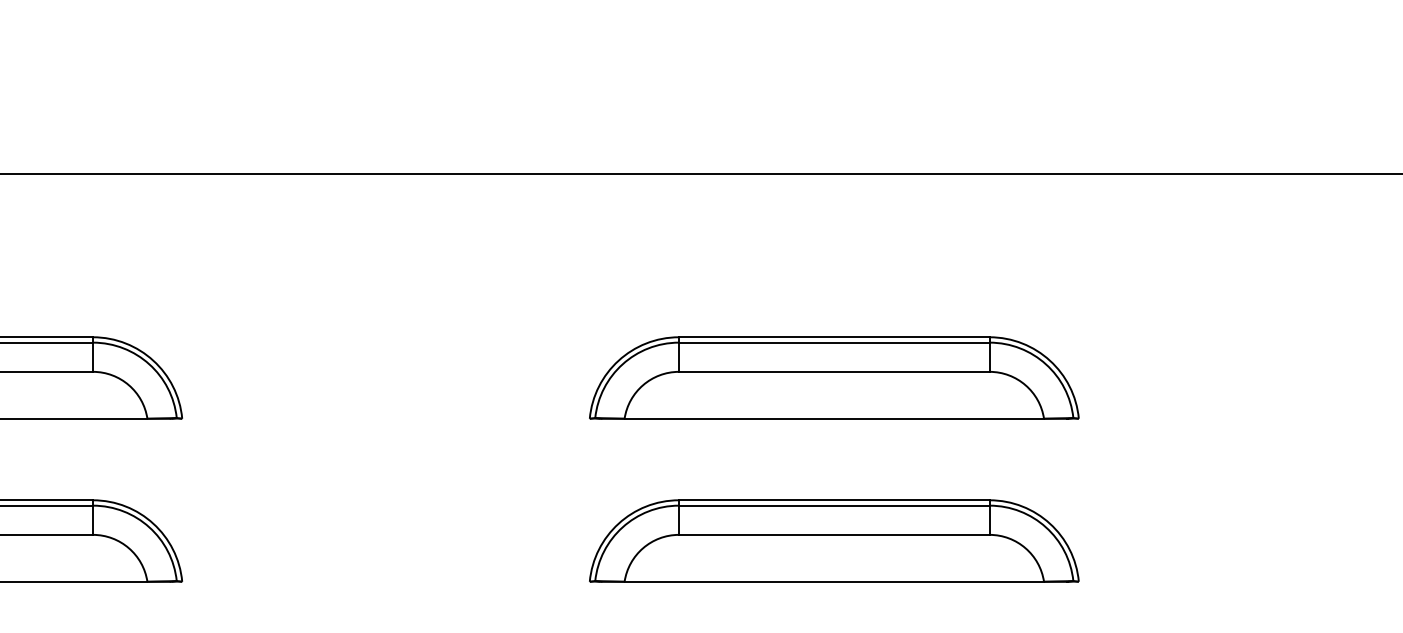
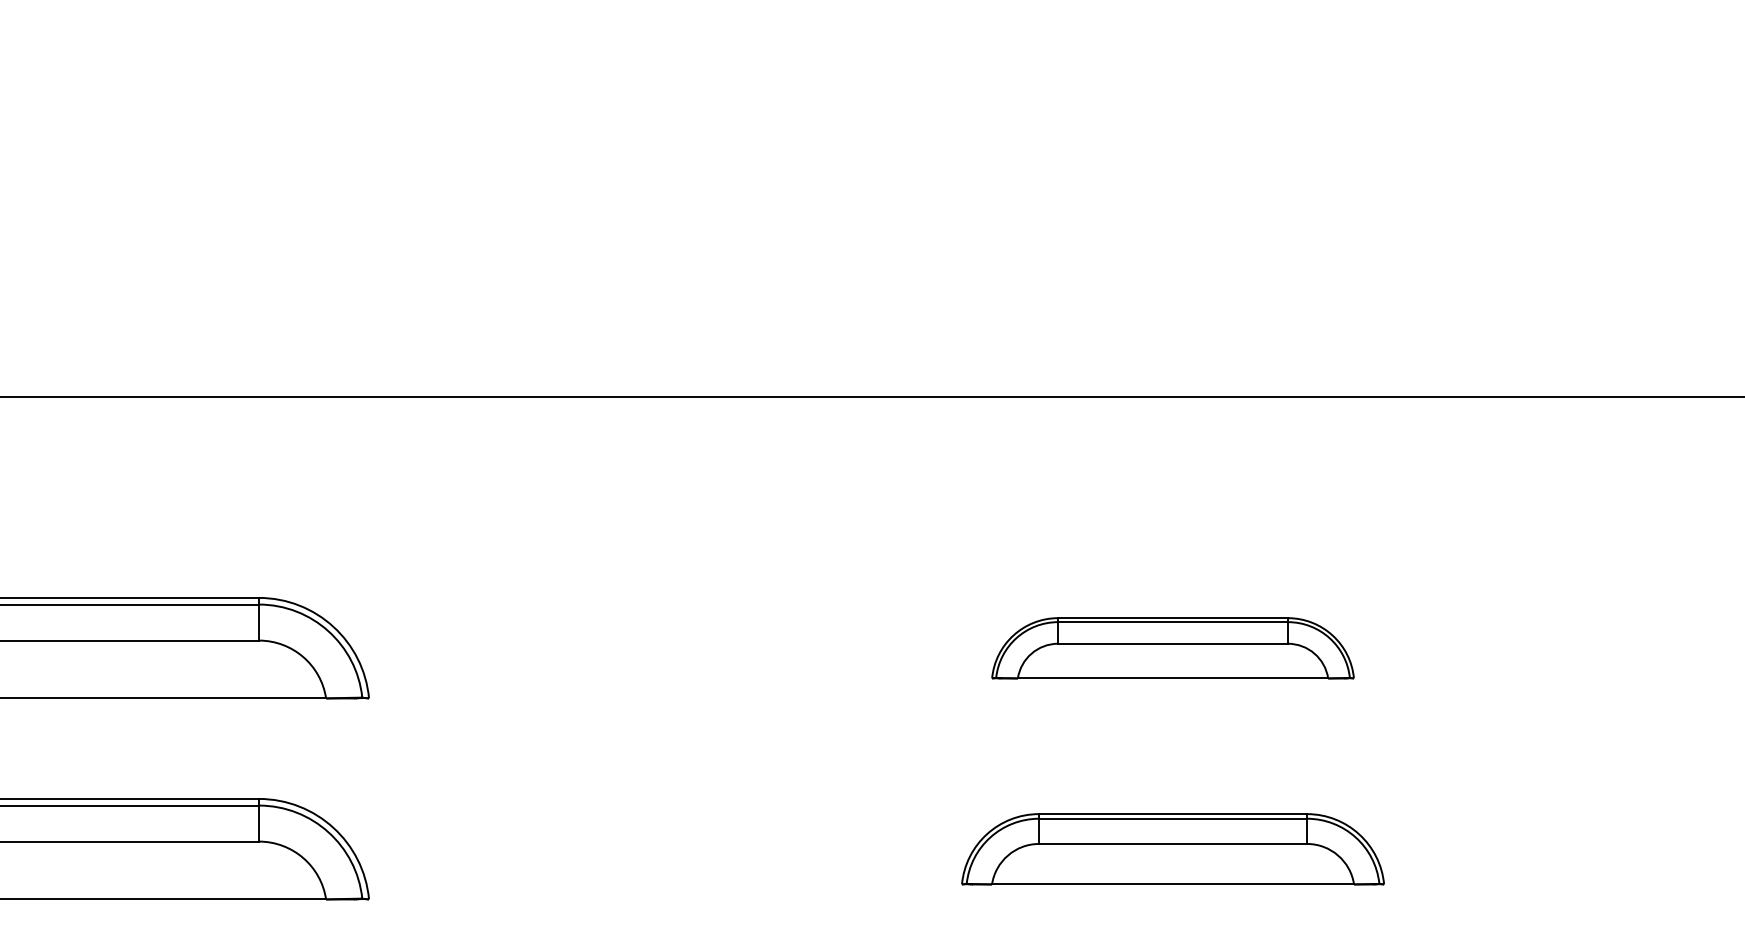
part: (833, 378) -> (1172, 648), size x0.6
part: (833, 541) -> (1172, 849), size x0.7

